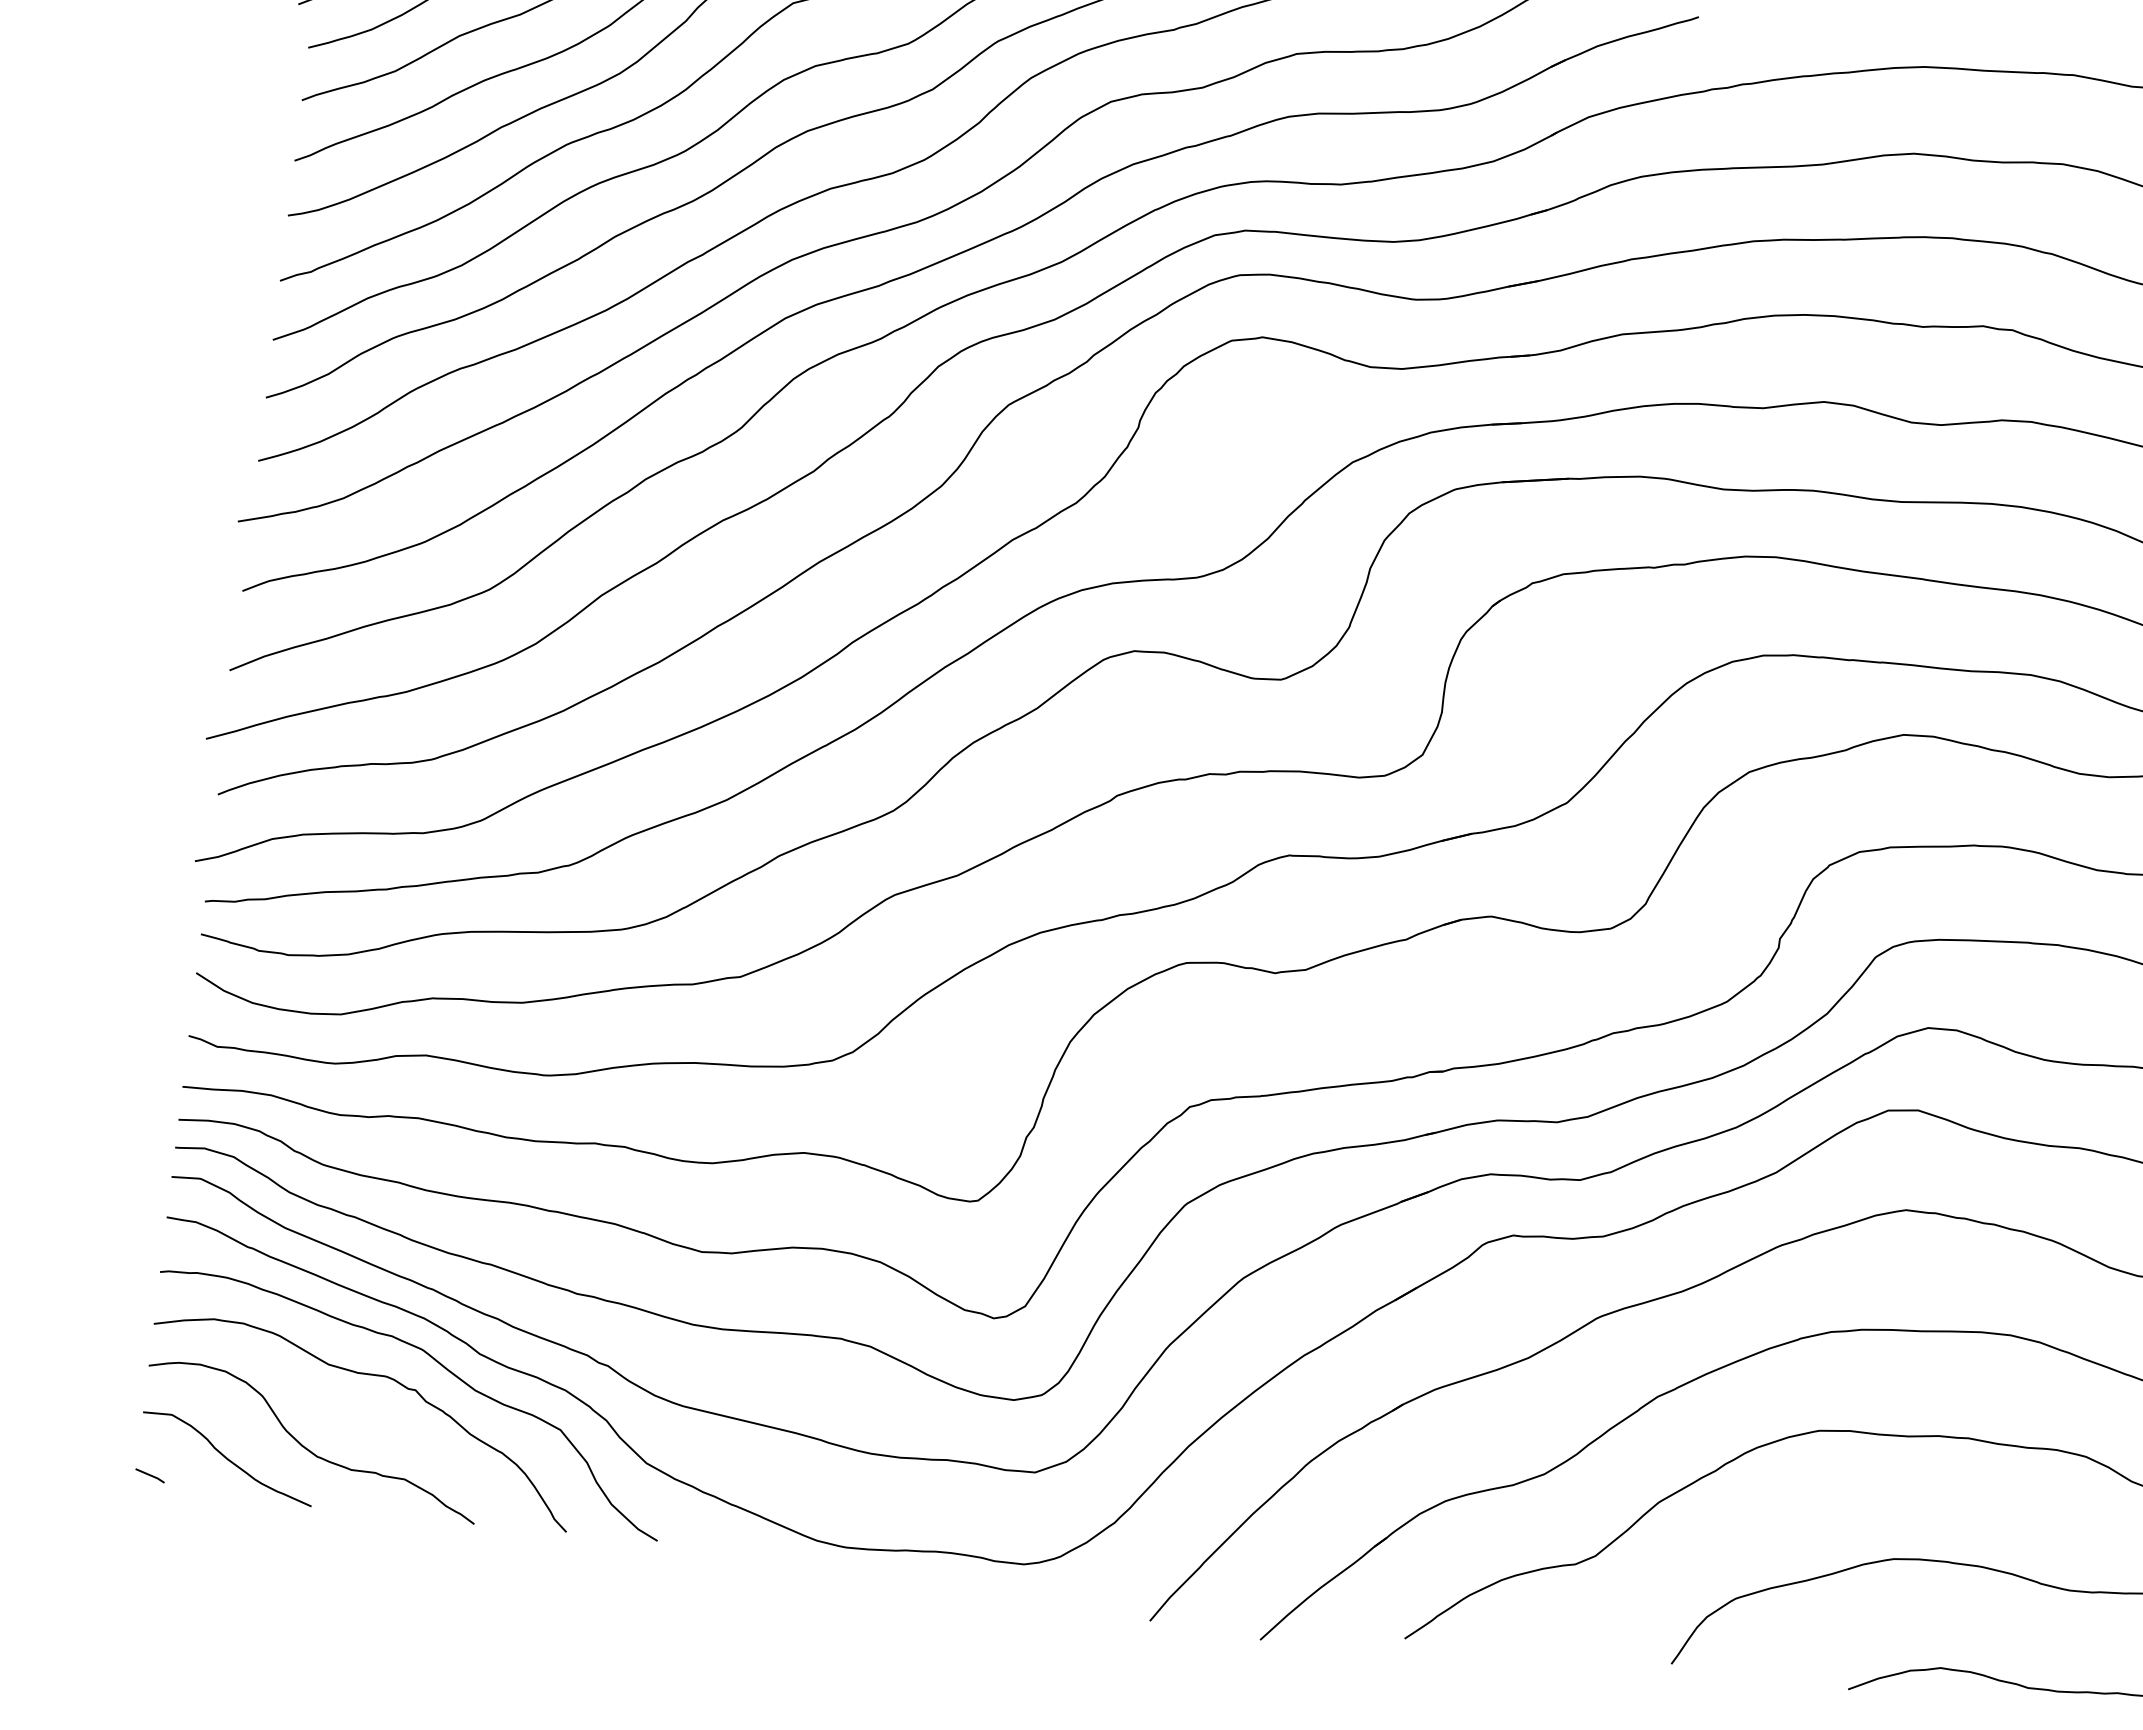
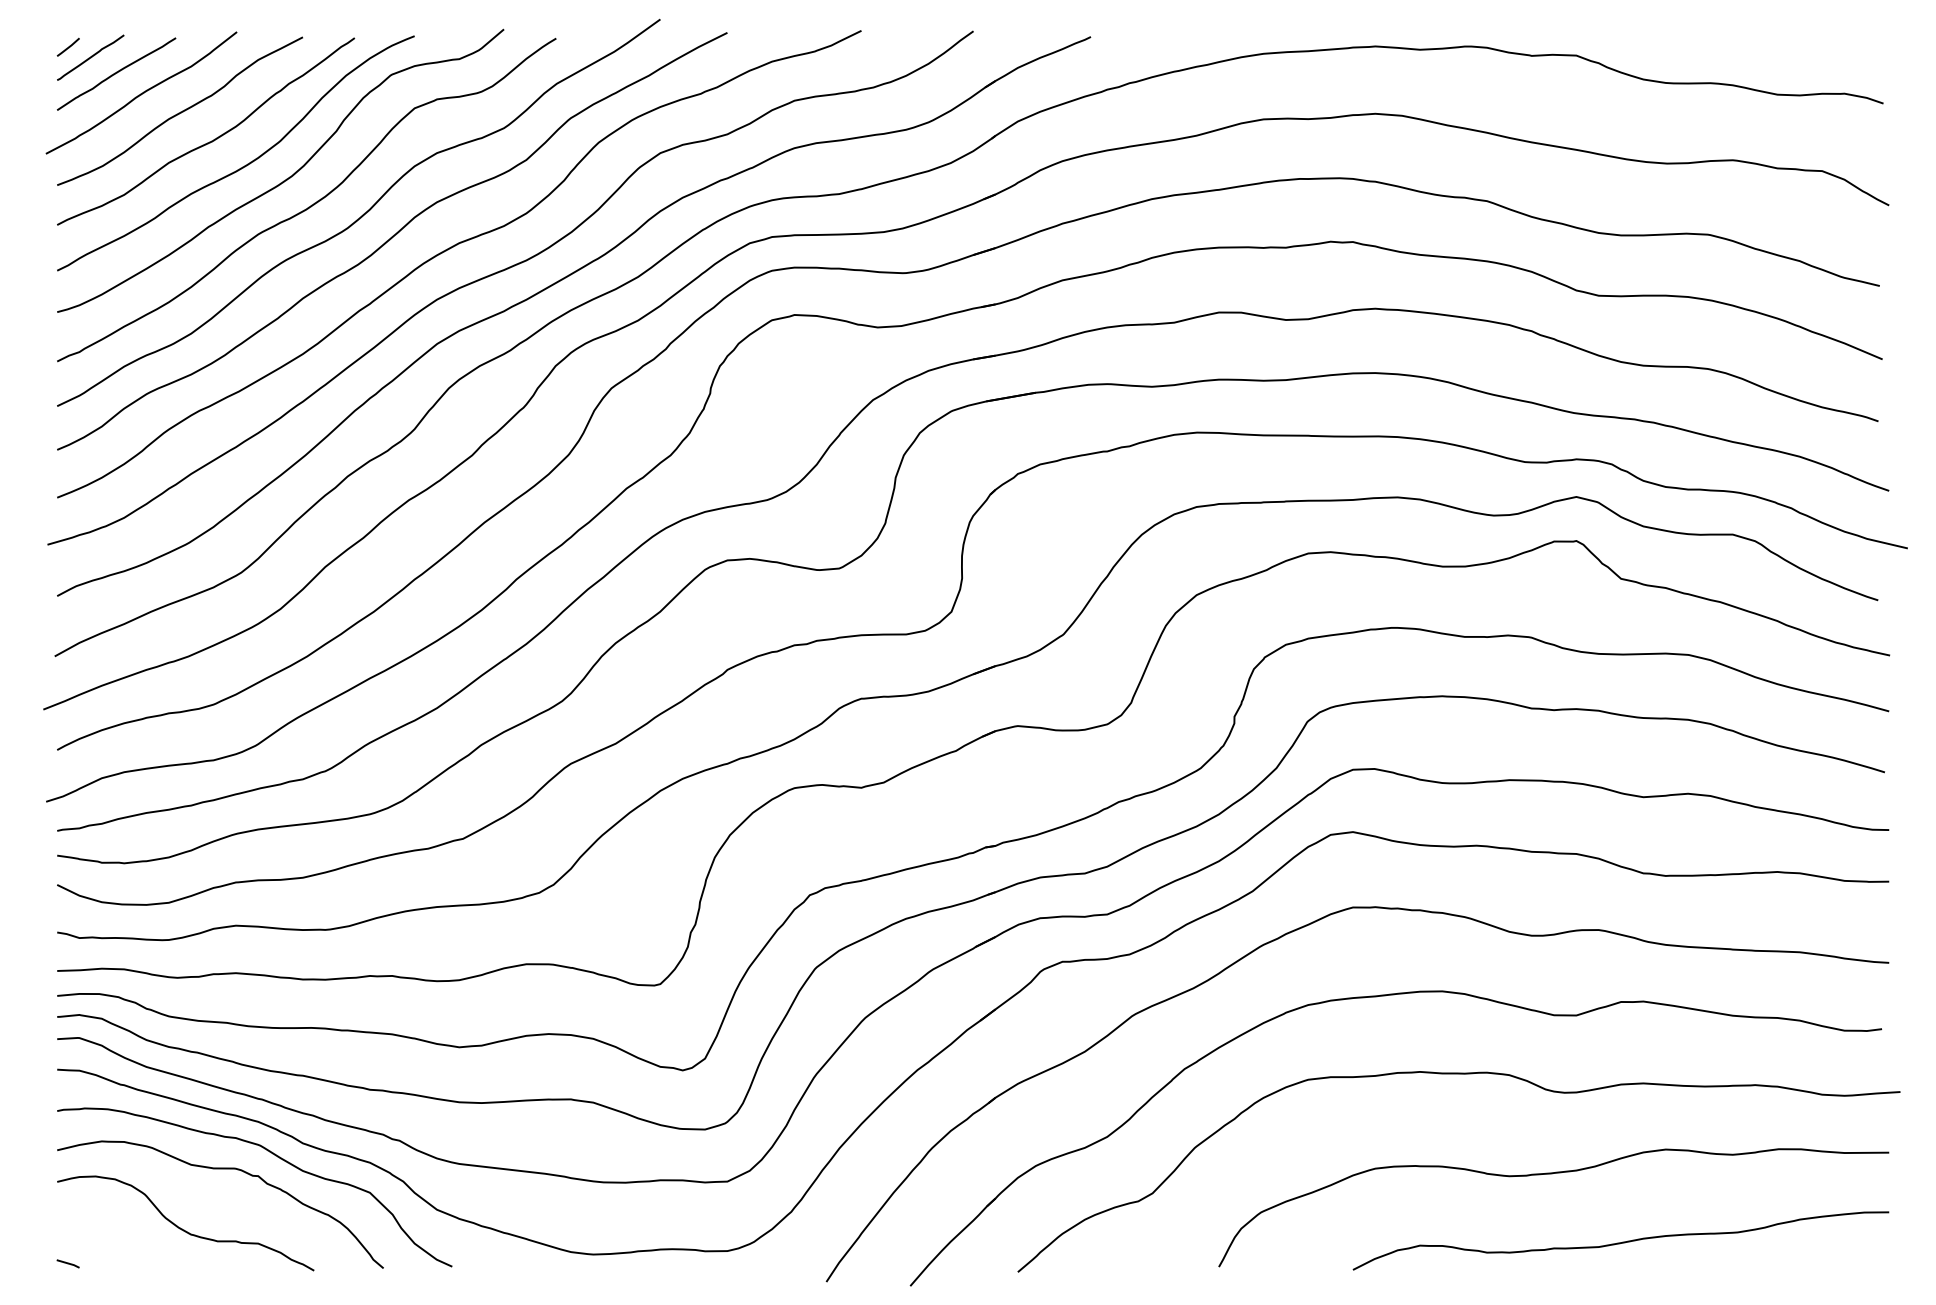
curve: (227, 1457) -> (124, 1243), removed

